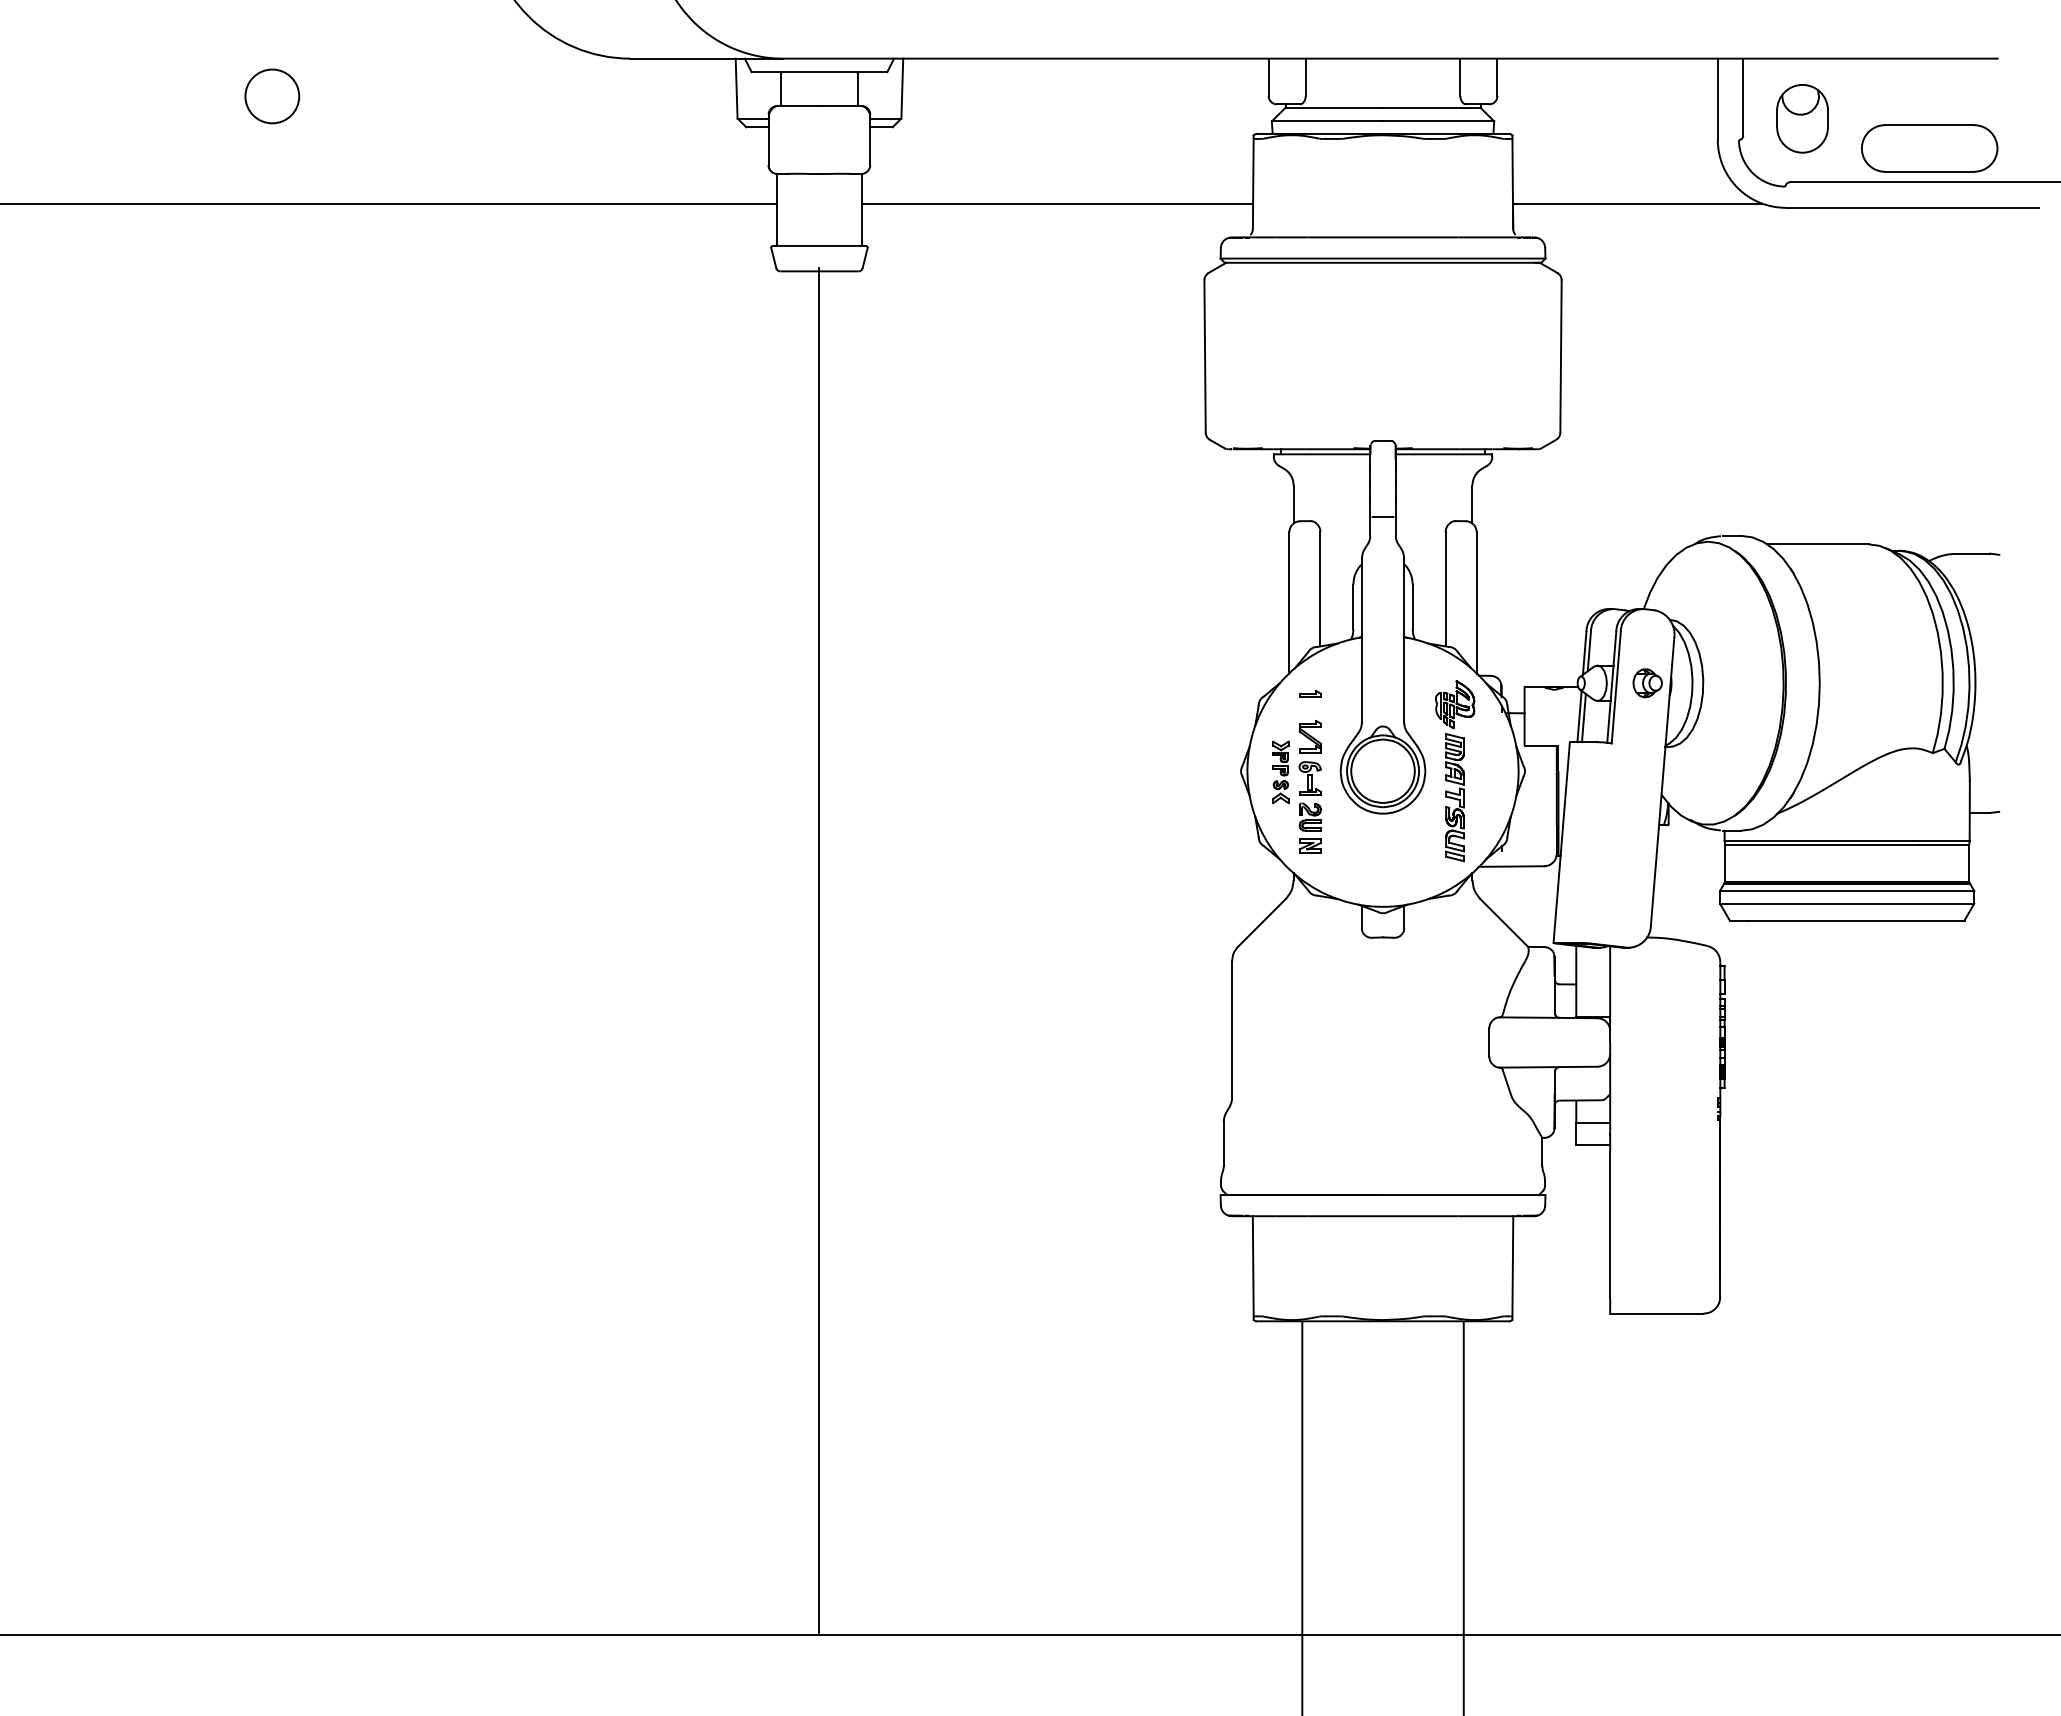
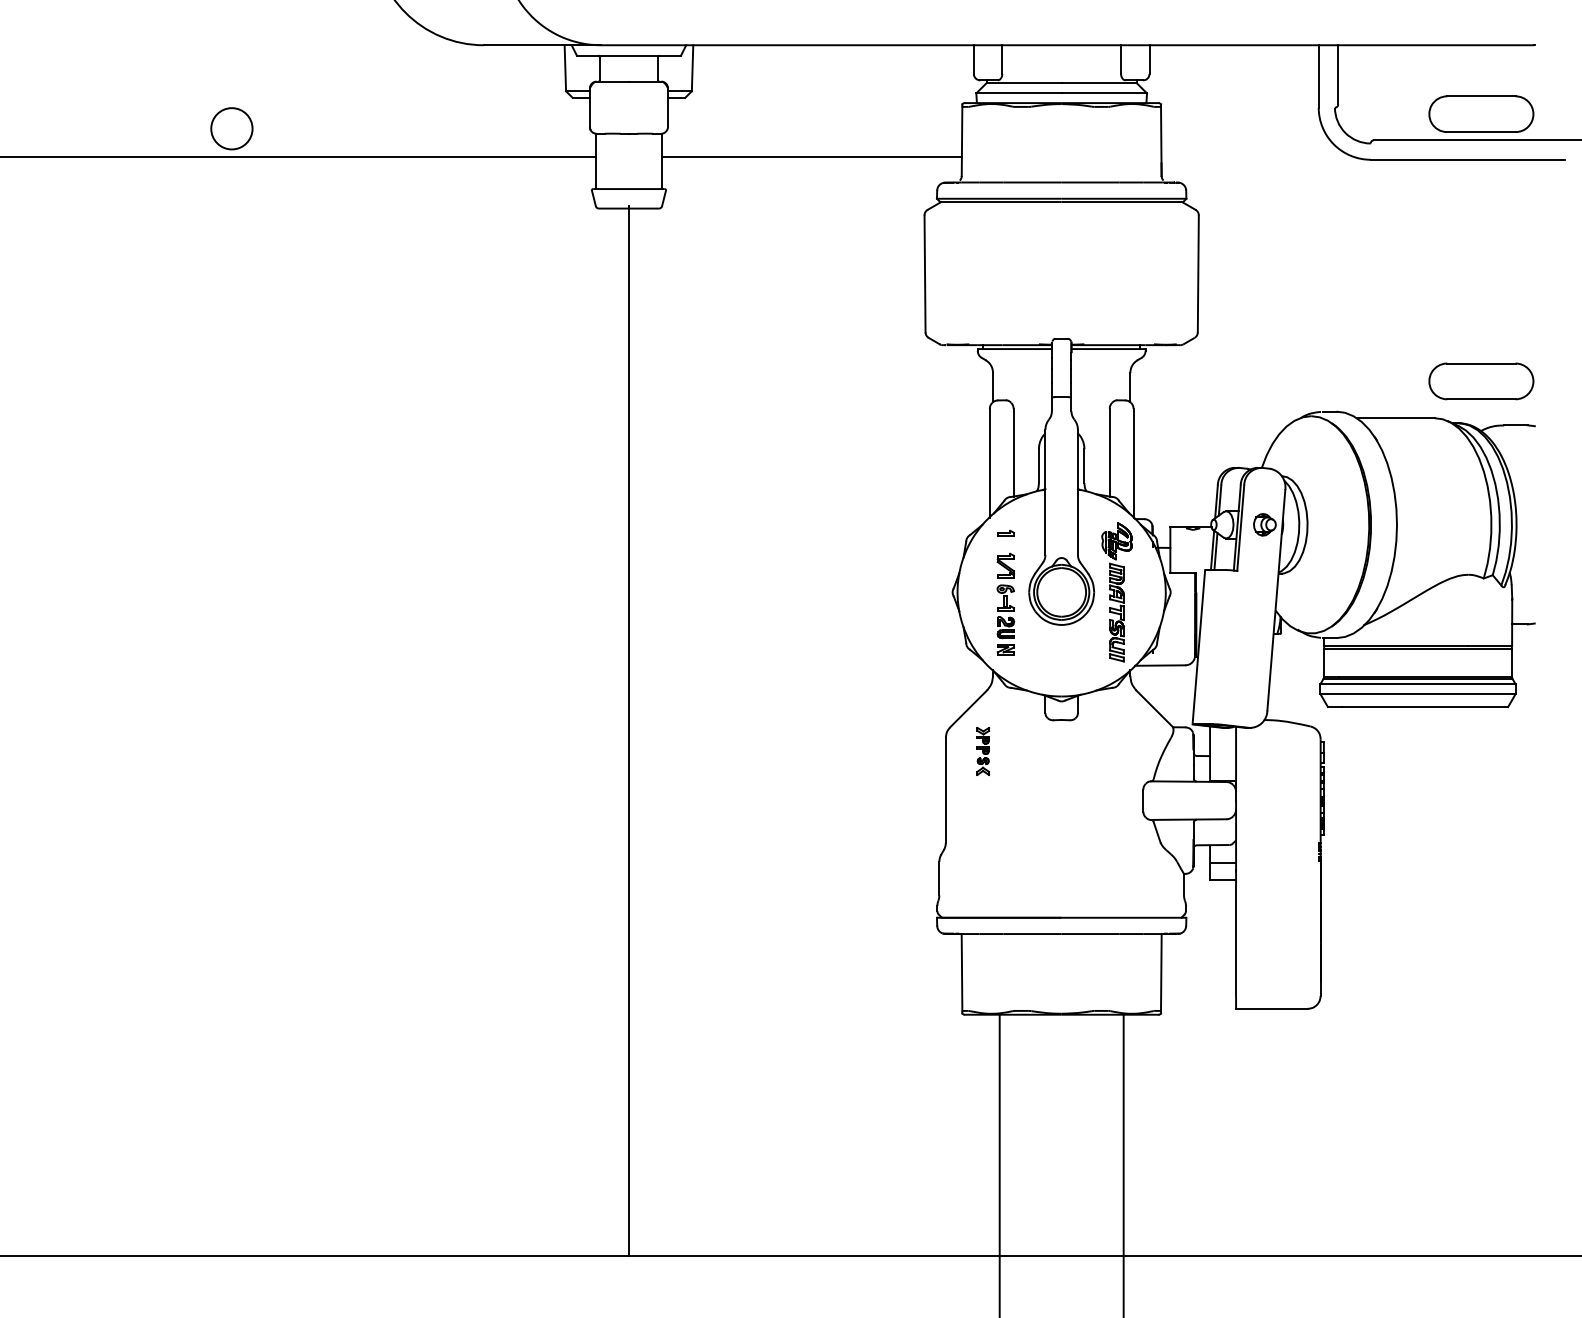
circle: (272, 96) -> (232, 128), moved
part: (1802, 118) -> (1383, 91), removed
line: (1637, 204) -> (1257, 157), removed
part: (1929, 496) -> (1481, 381), added
part: (1280, 772) -> (982, 751), moved

